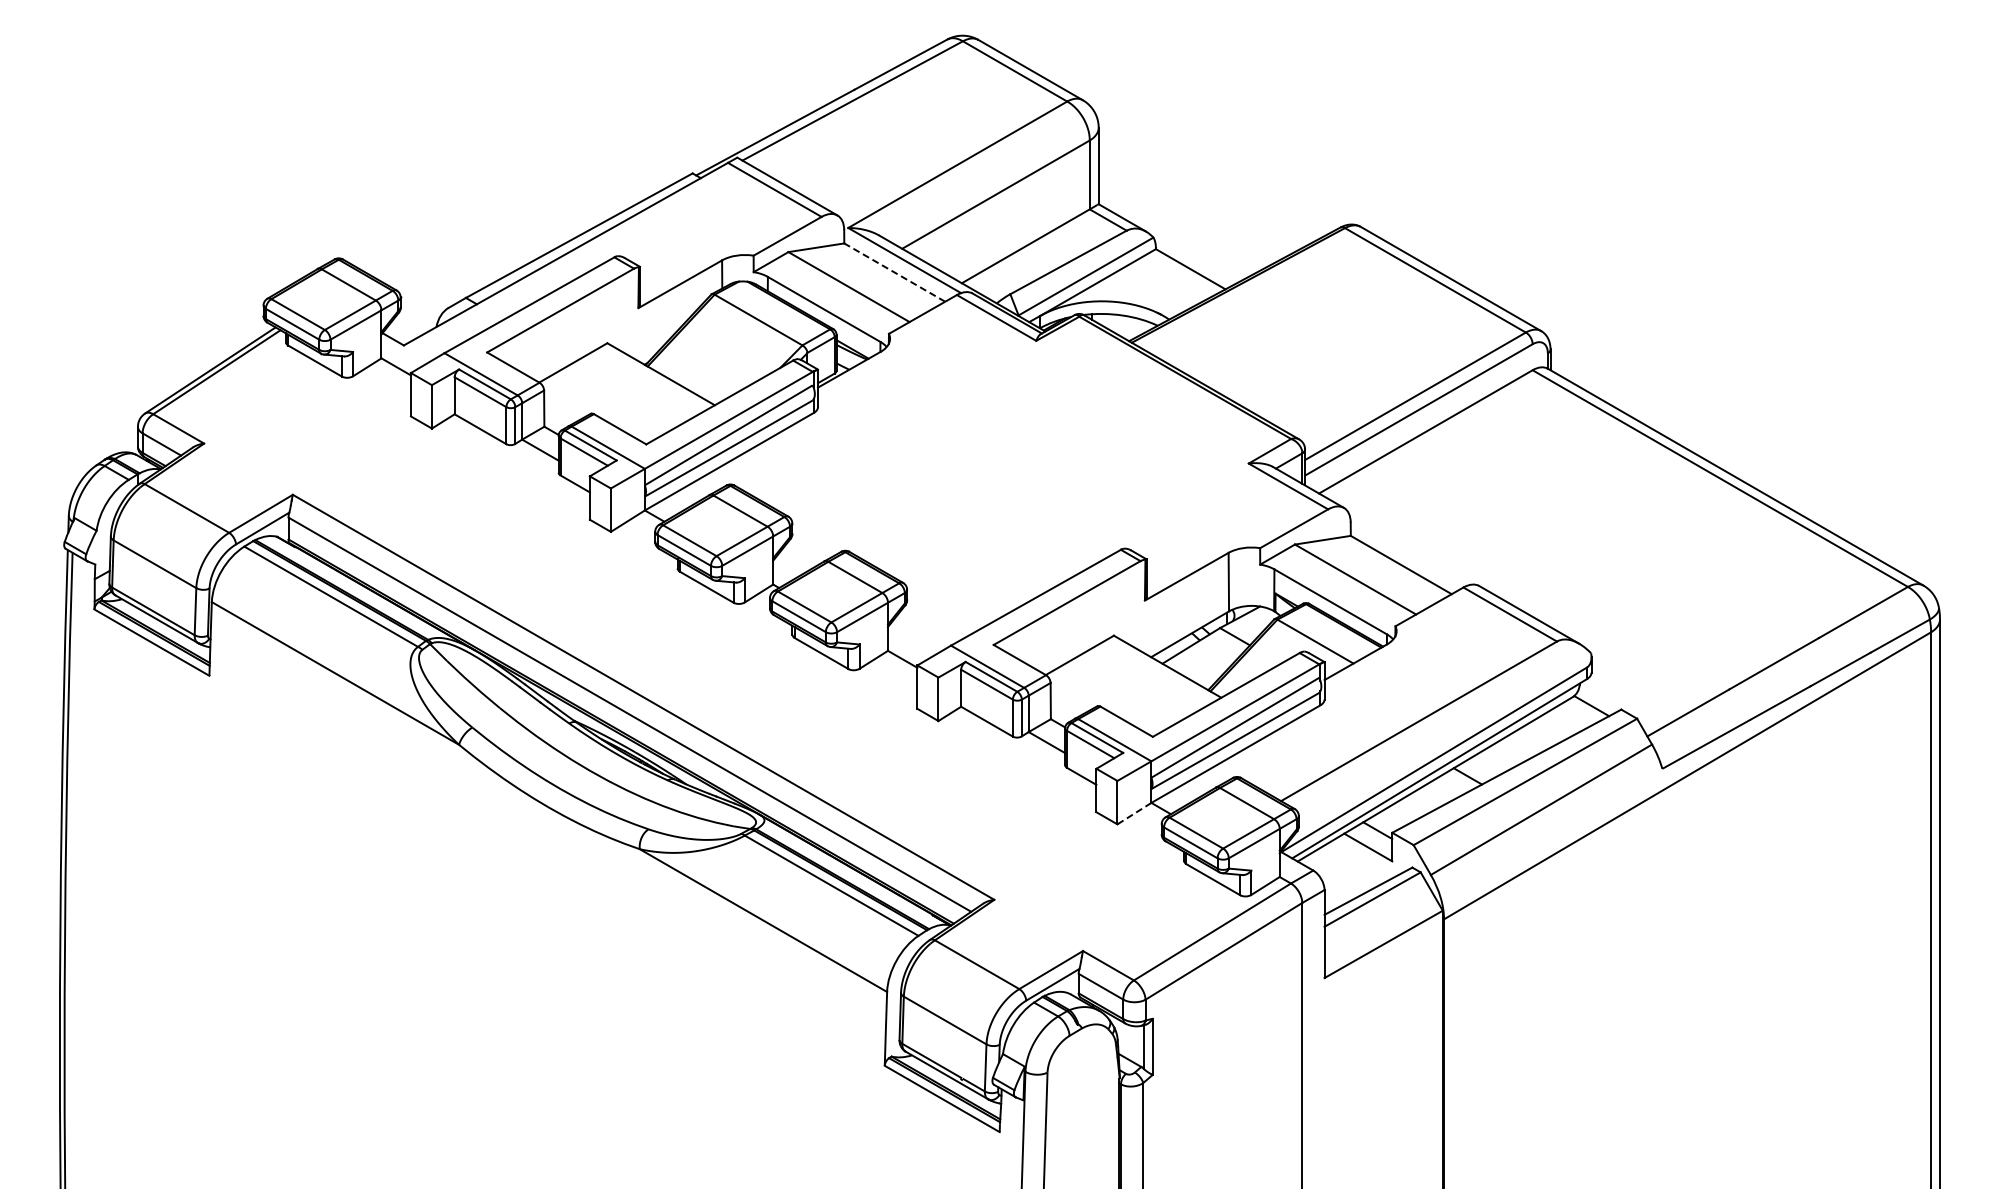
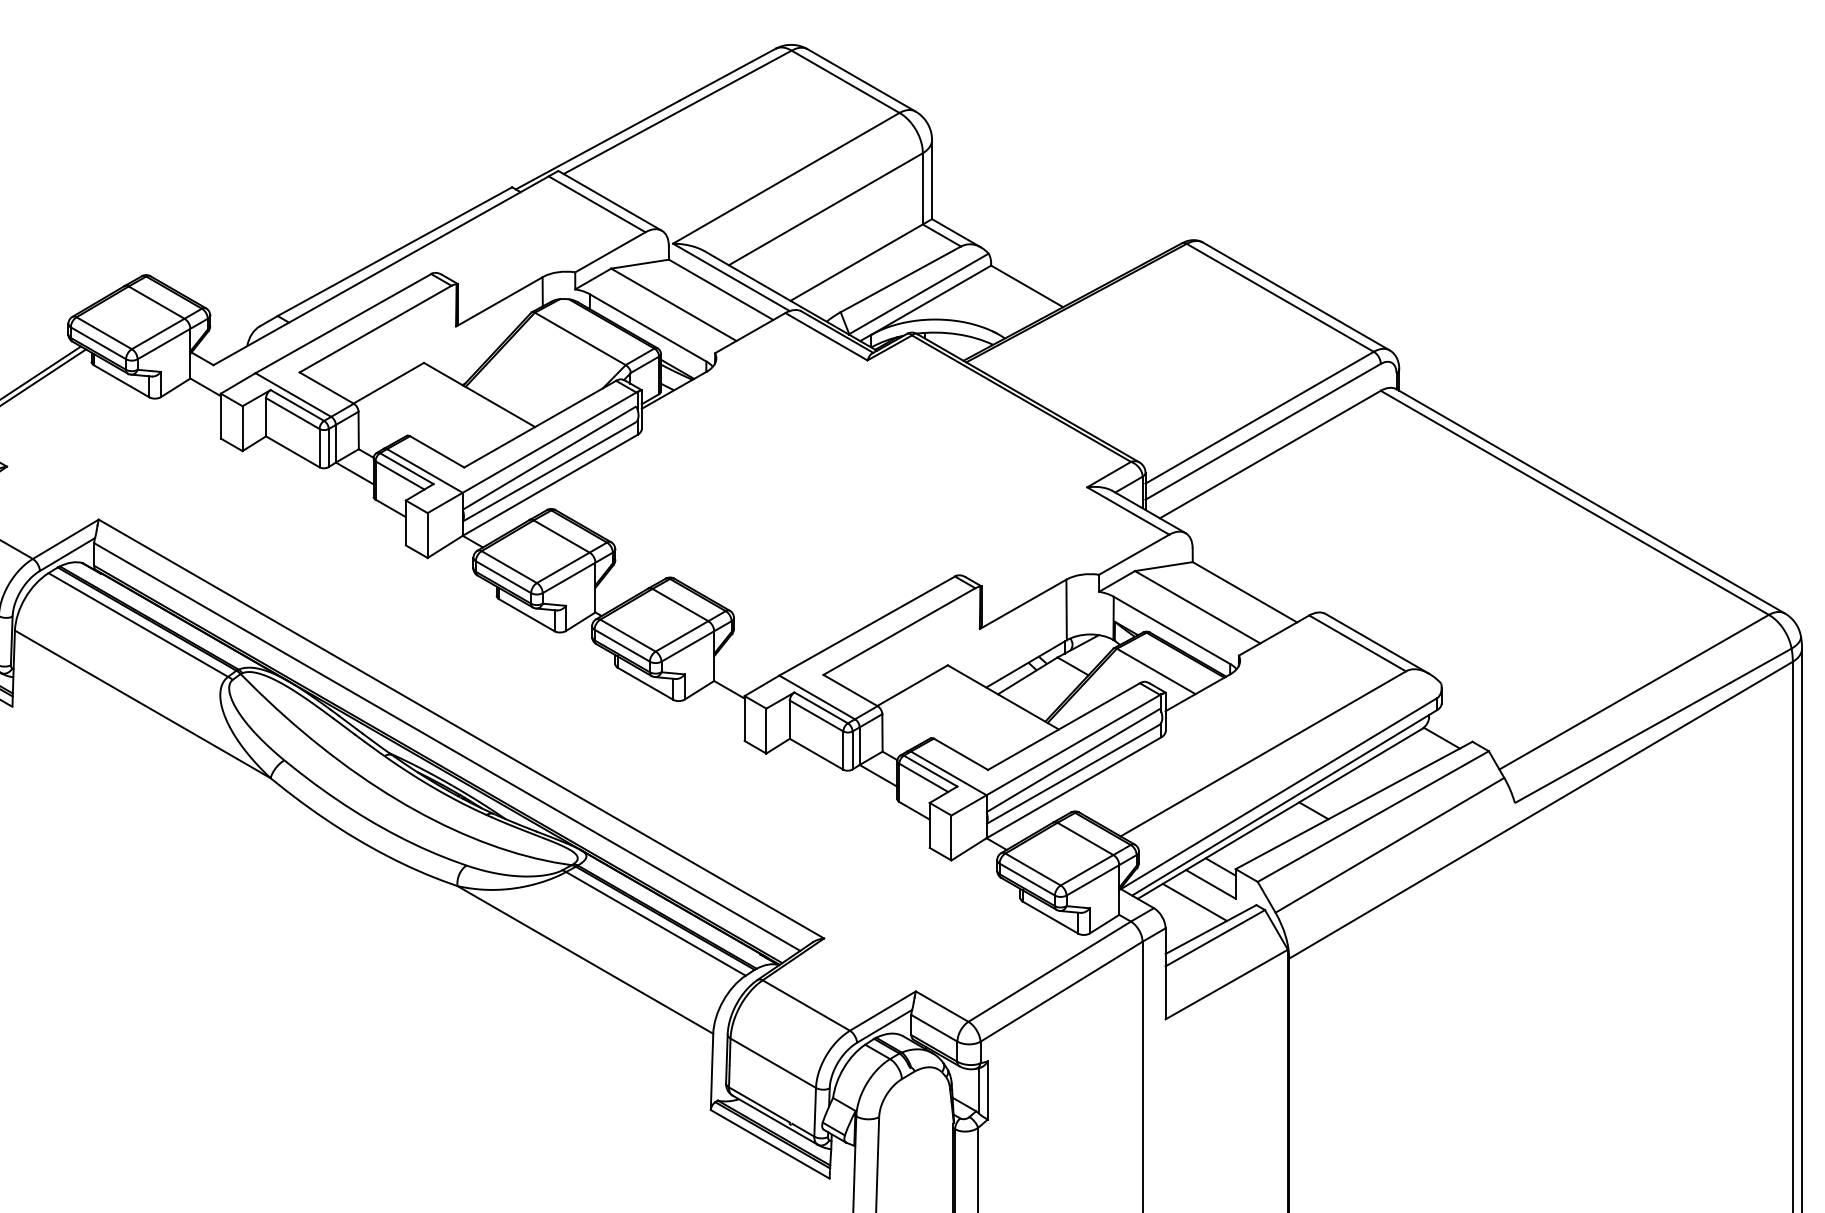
line: (894, 272) -> (720, 289), dashed -> solid
line: (1134, 813) -> (969, 849), dashed -> solid
line: (1352, 864) -> (1194, 901), added

